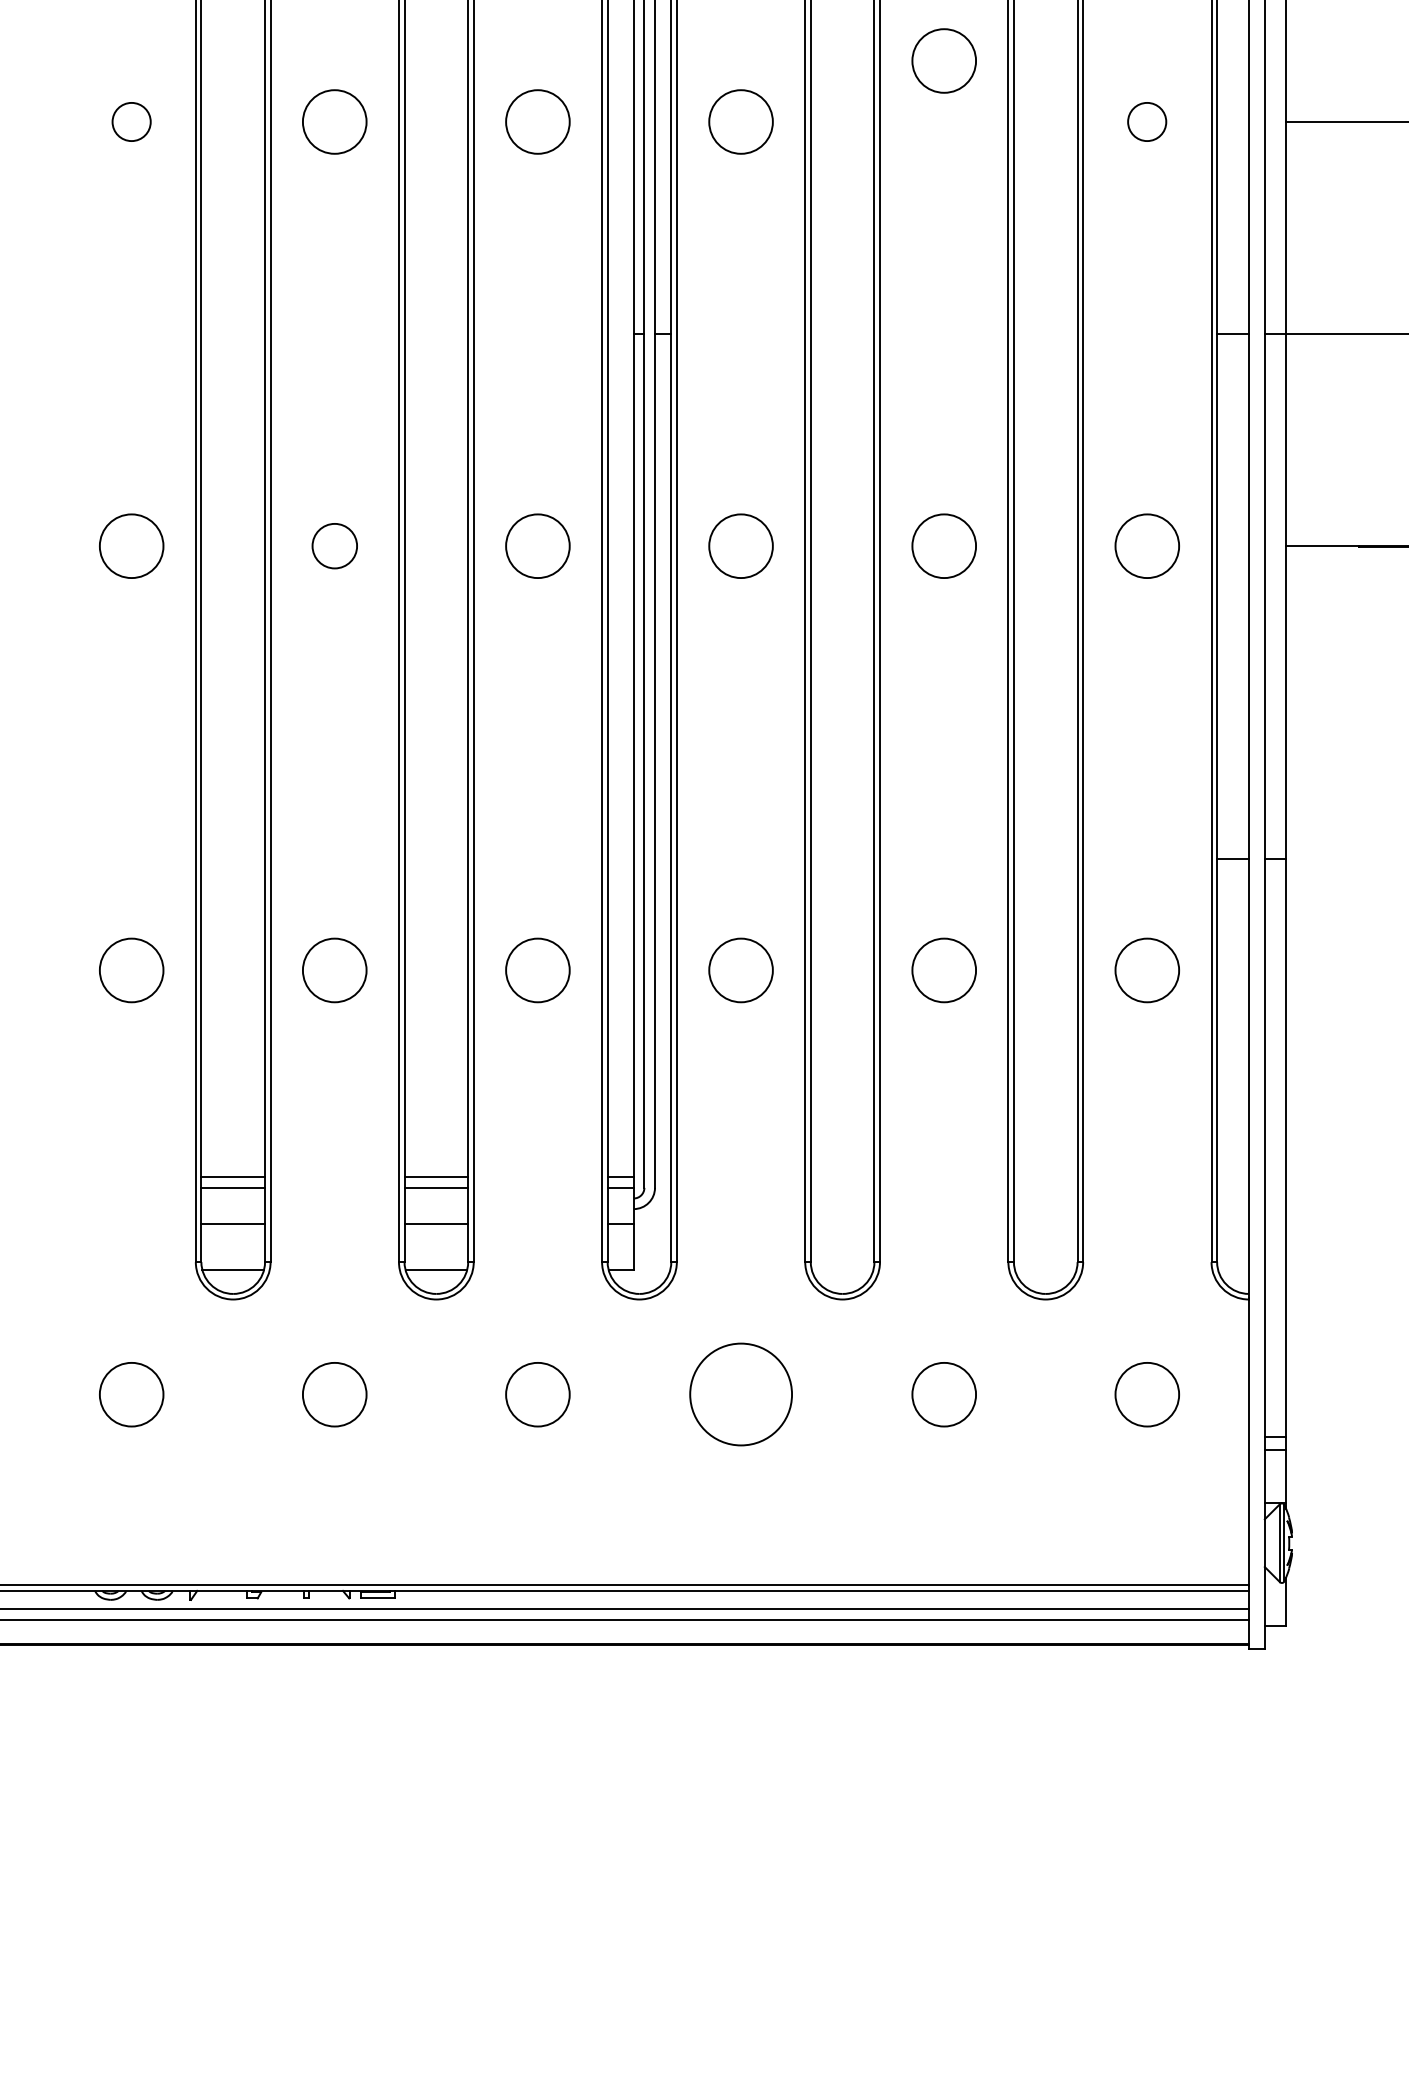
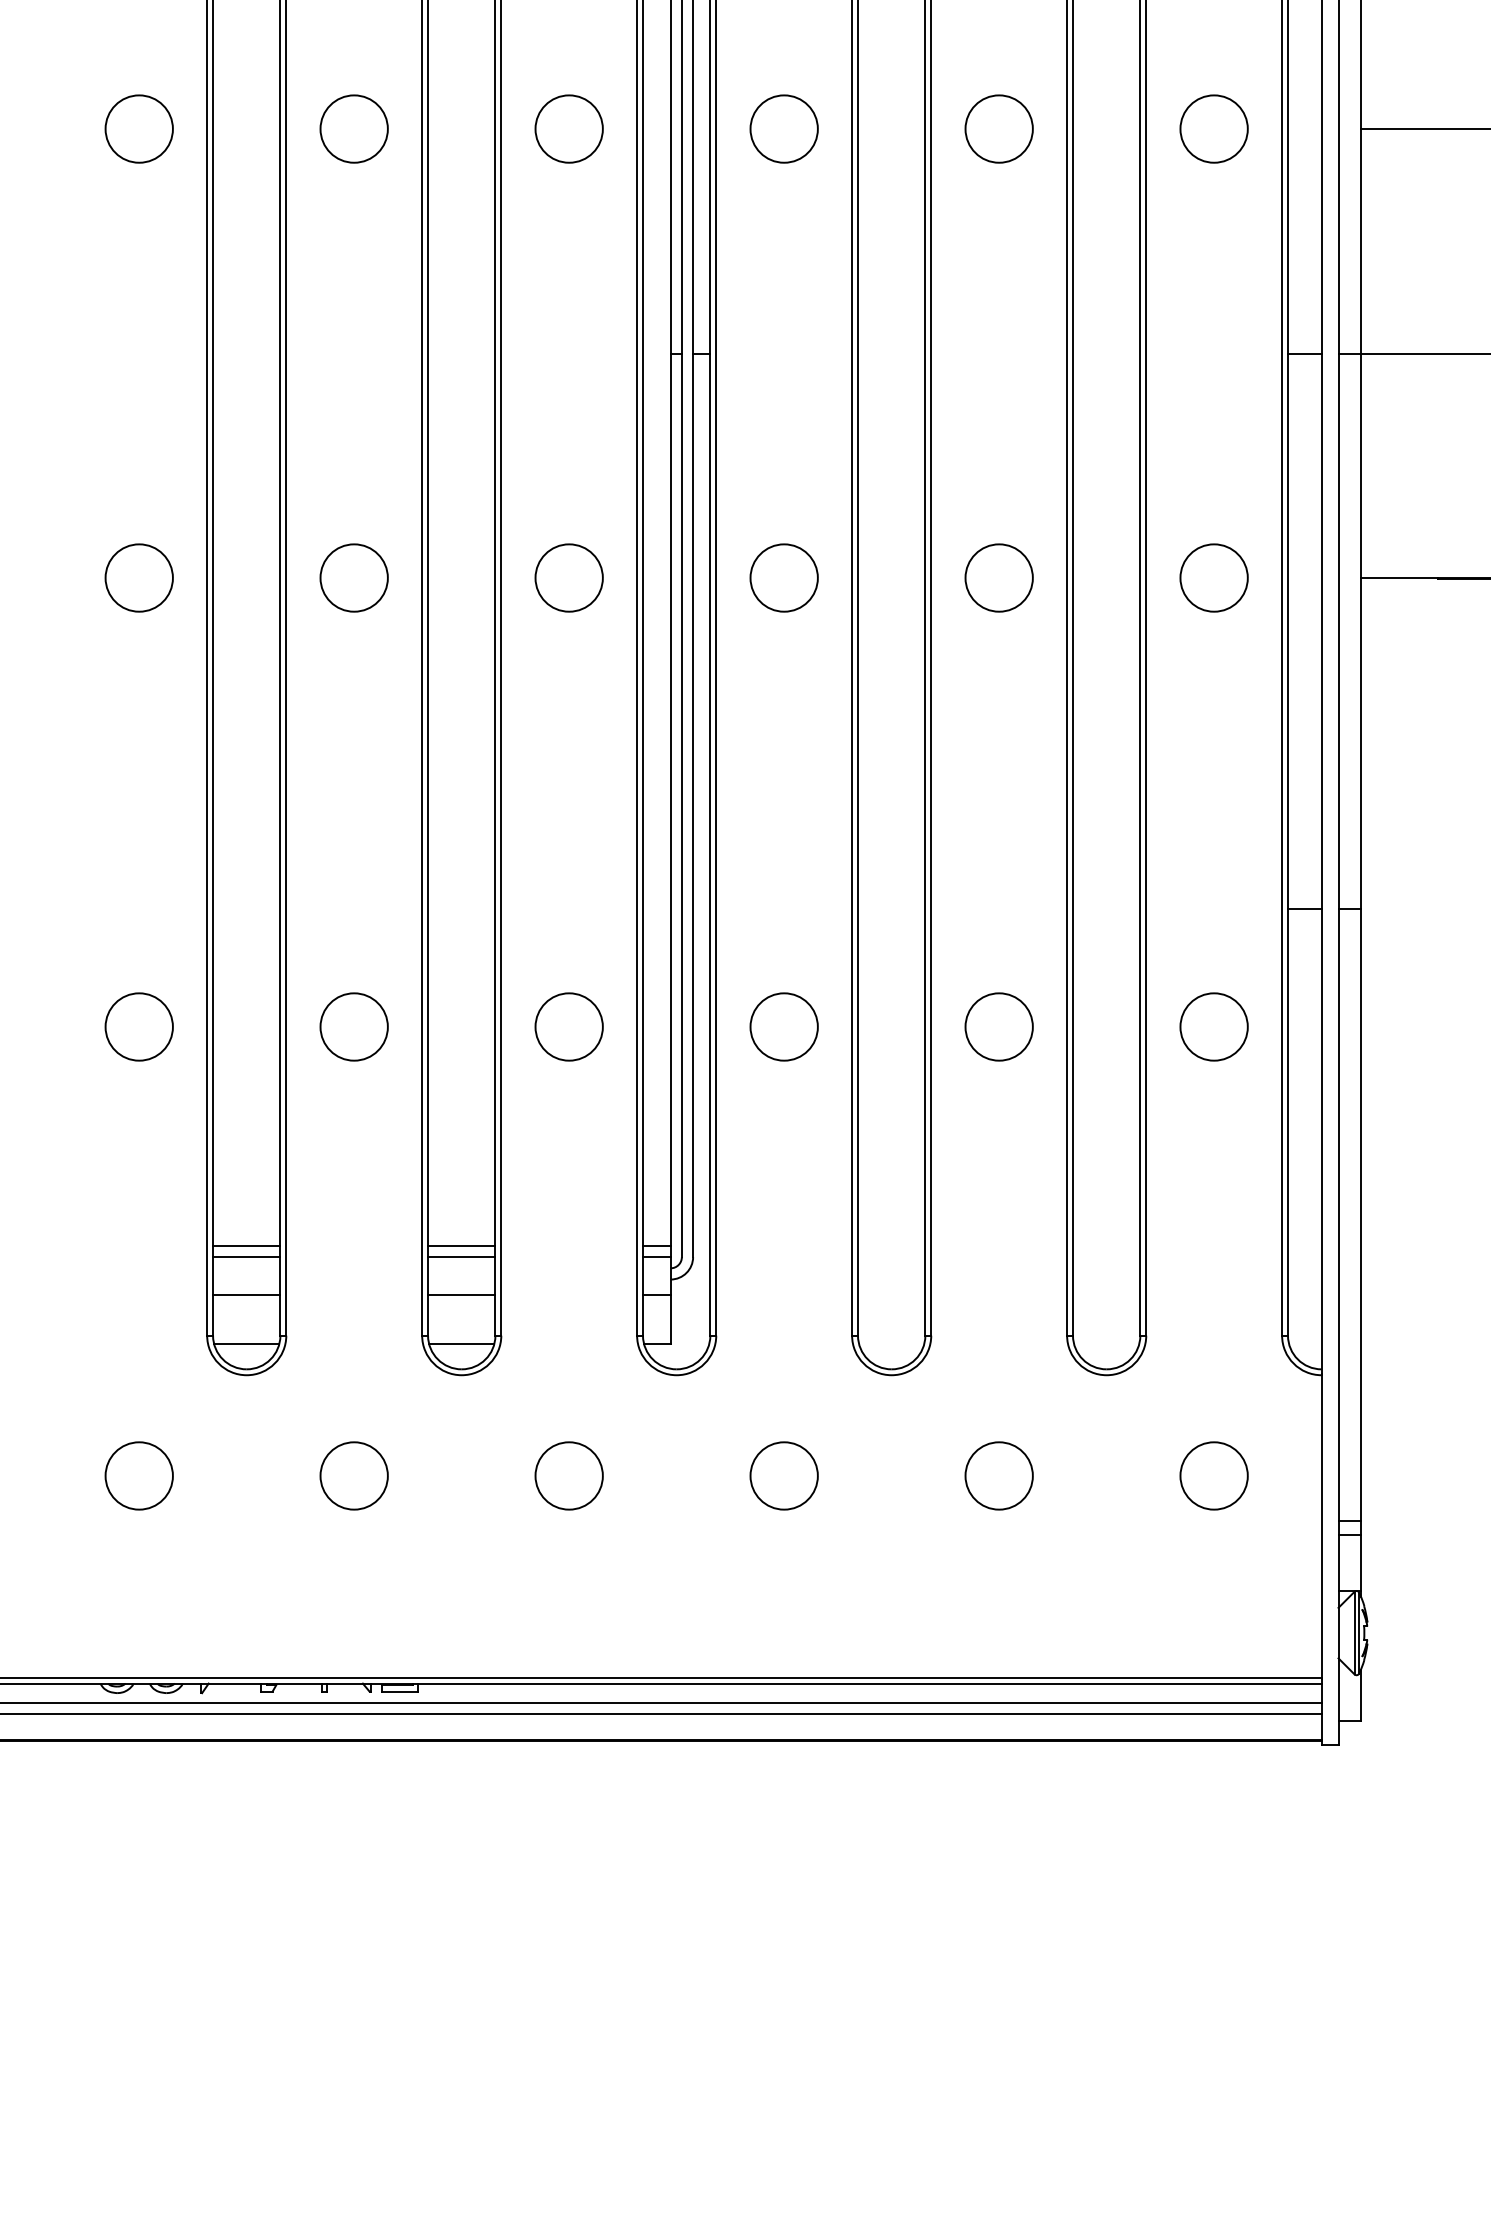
circle: (943, 60) -> (998, 128), moved
circle: (131, 121) -> (139, 128), size x1.67
circle: (1146, 121) -> (1213, 128), size x1.67
circle: (334, 545) -> (353, 577), size x1.43
circle: (740, 1394) -> (783, 1475), size x0.62

